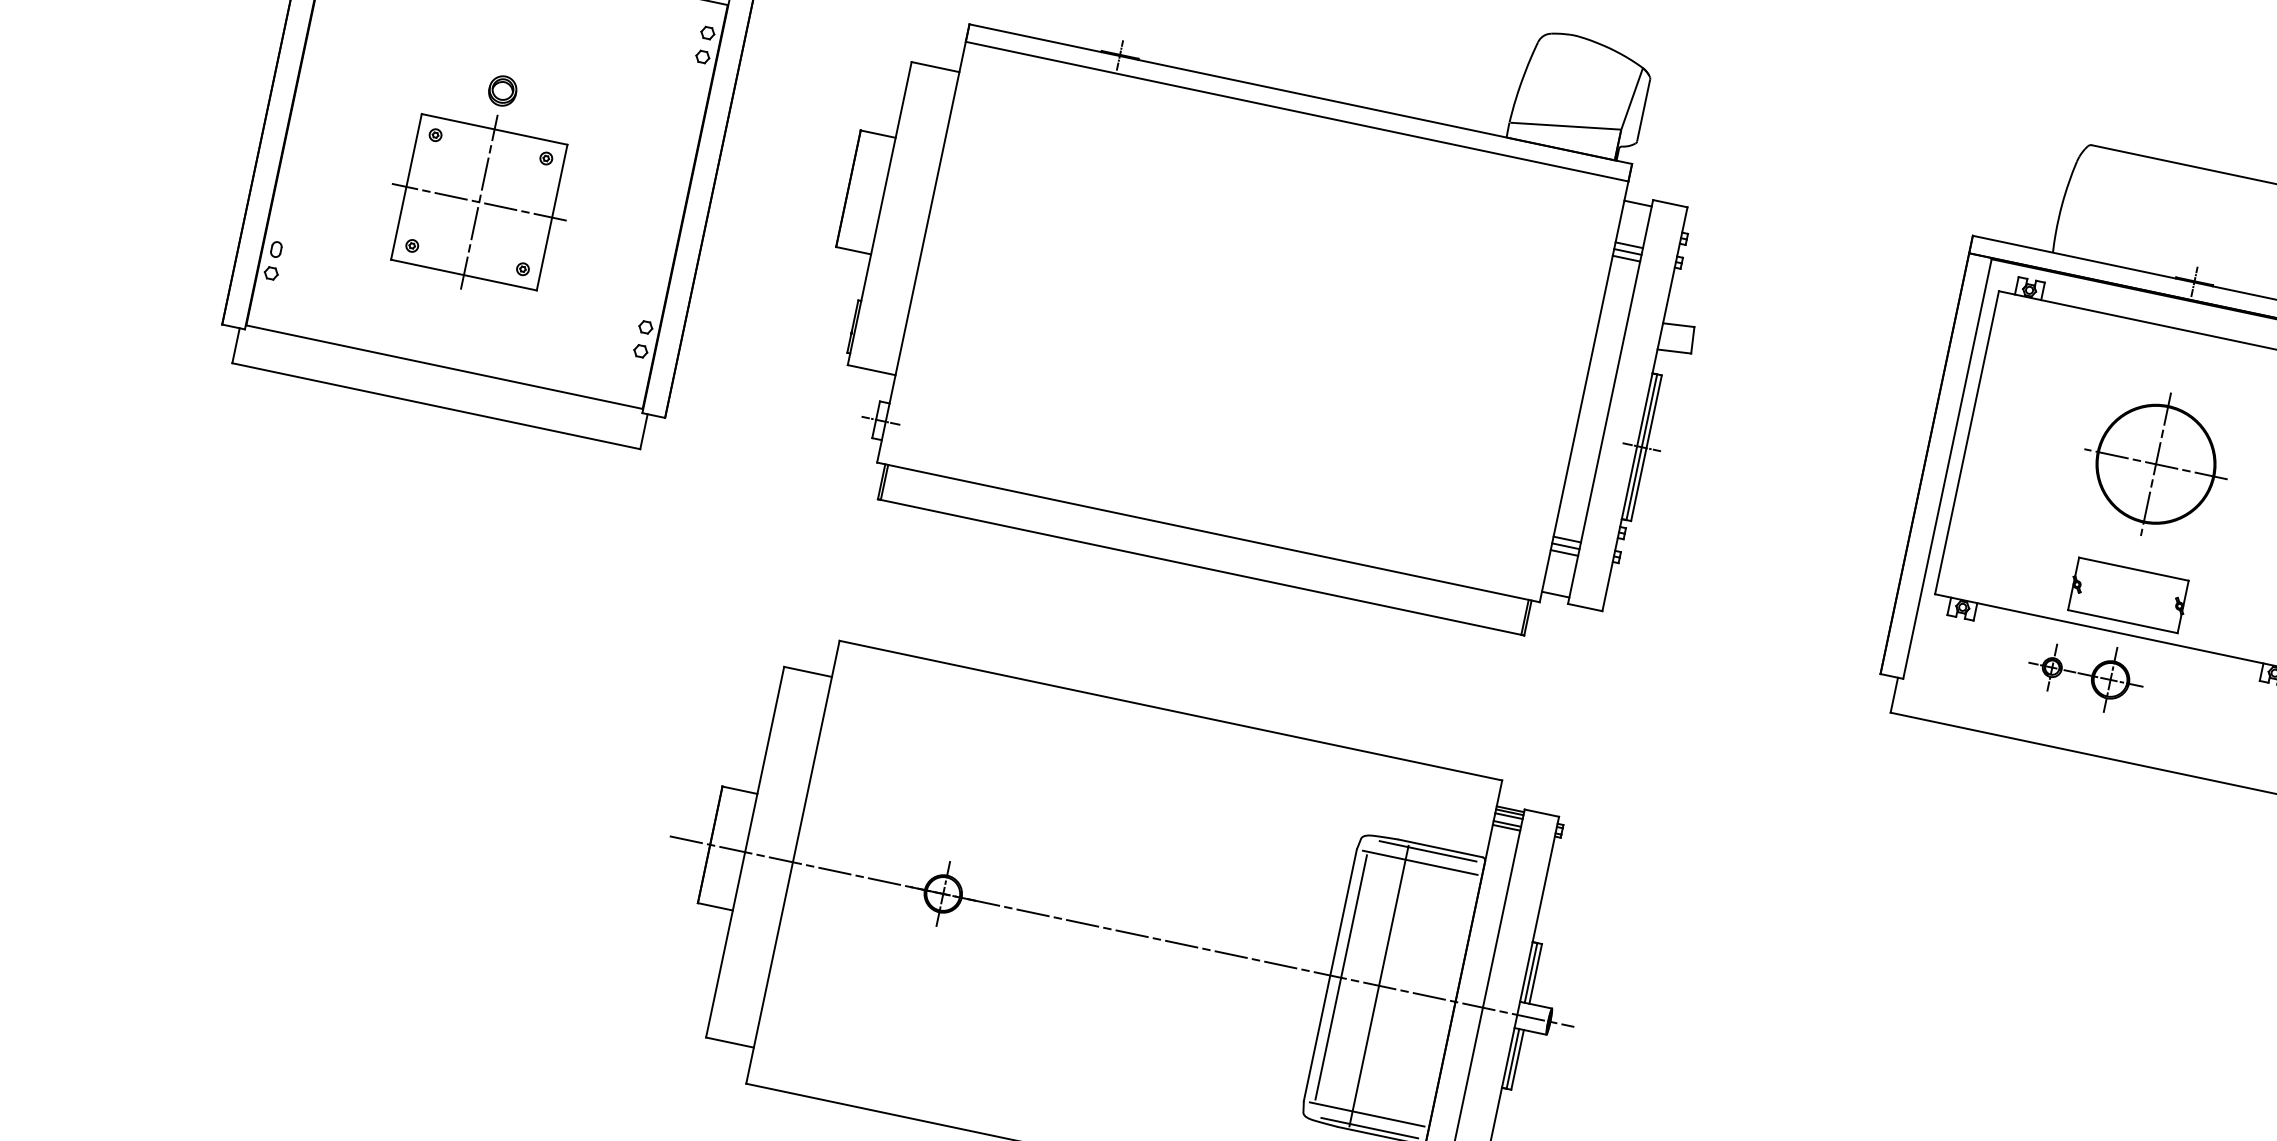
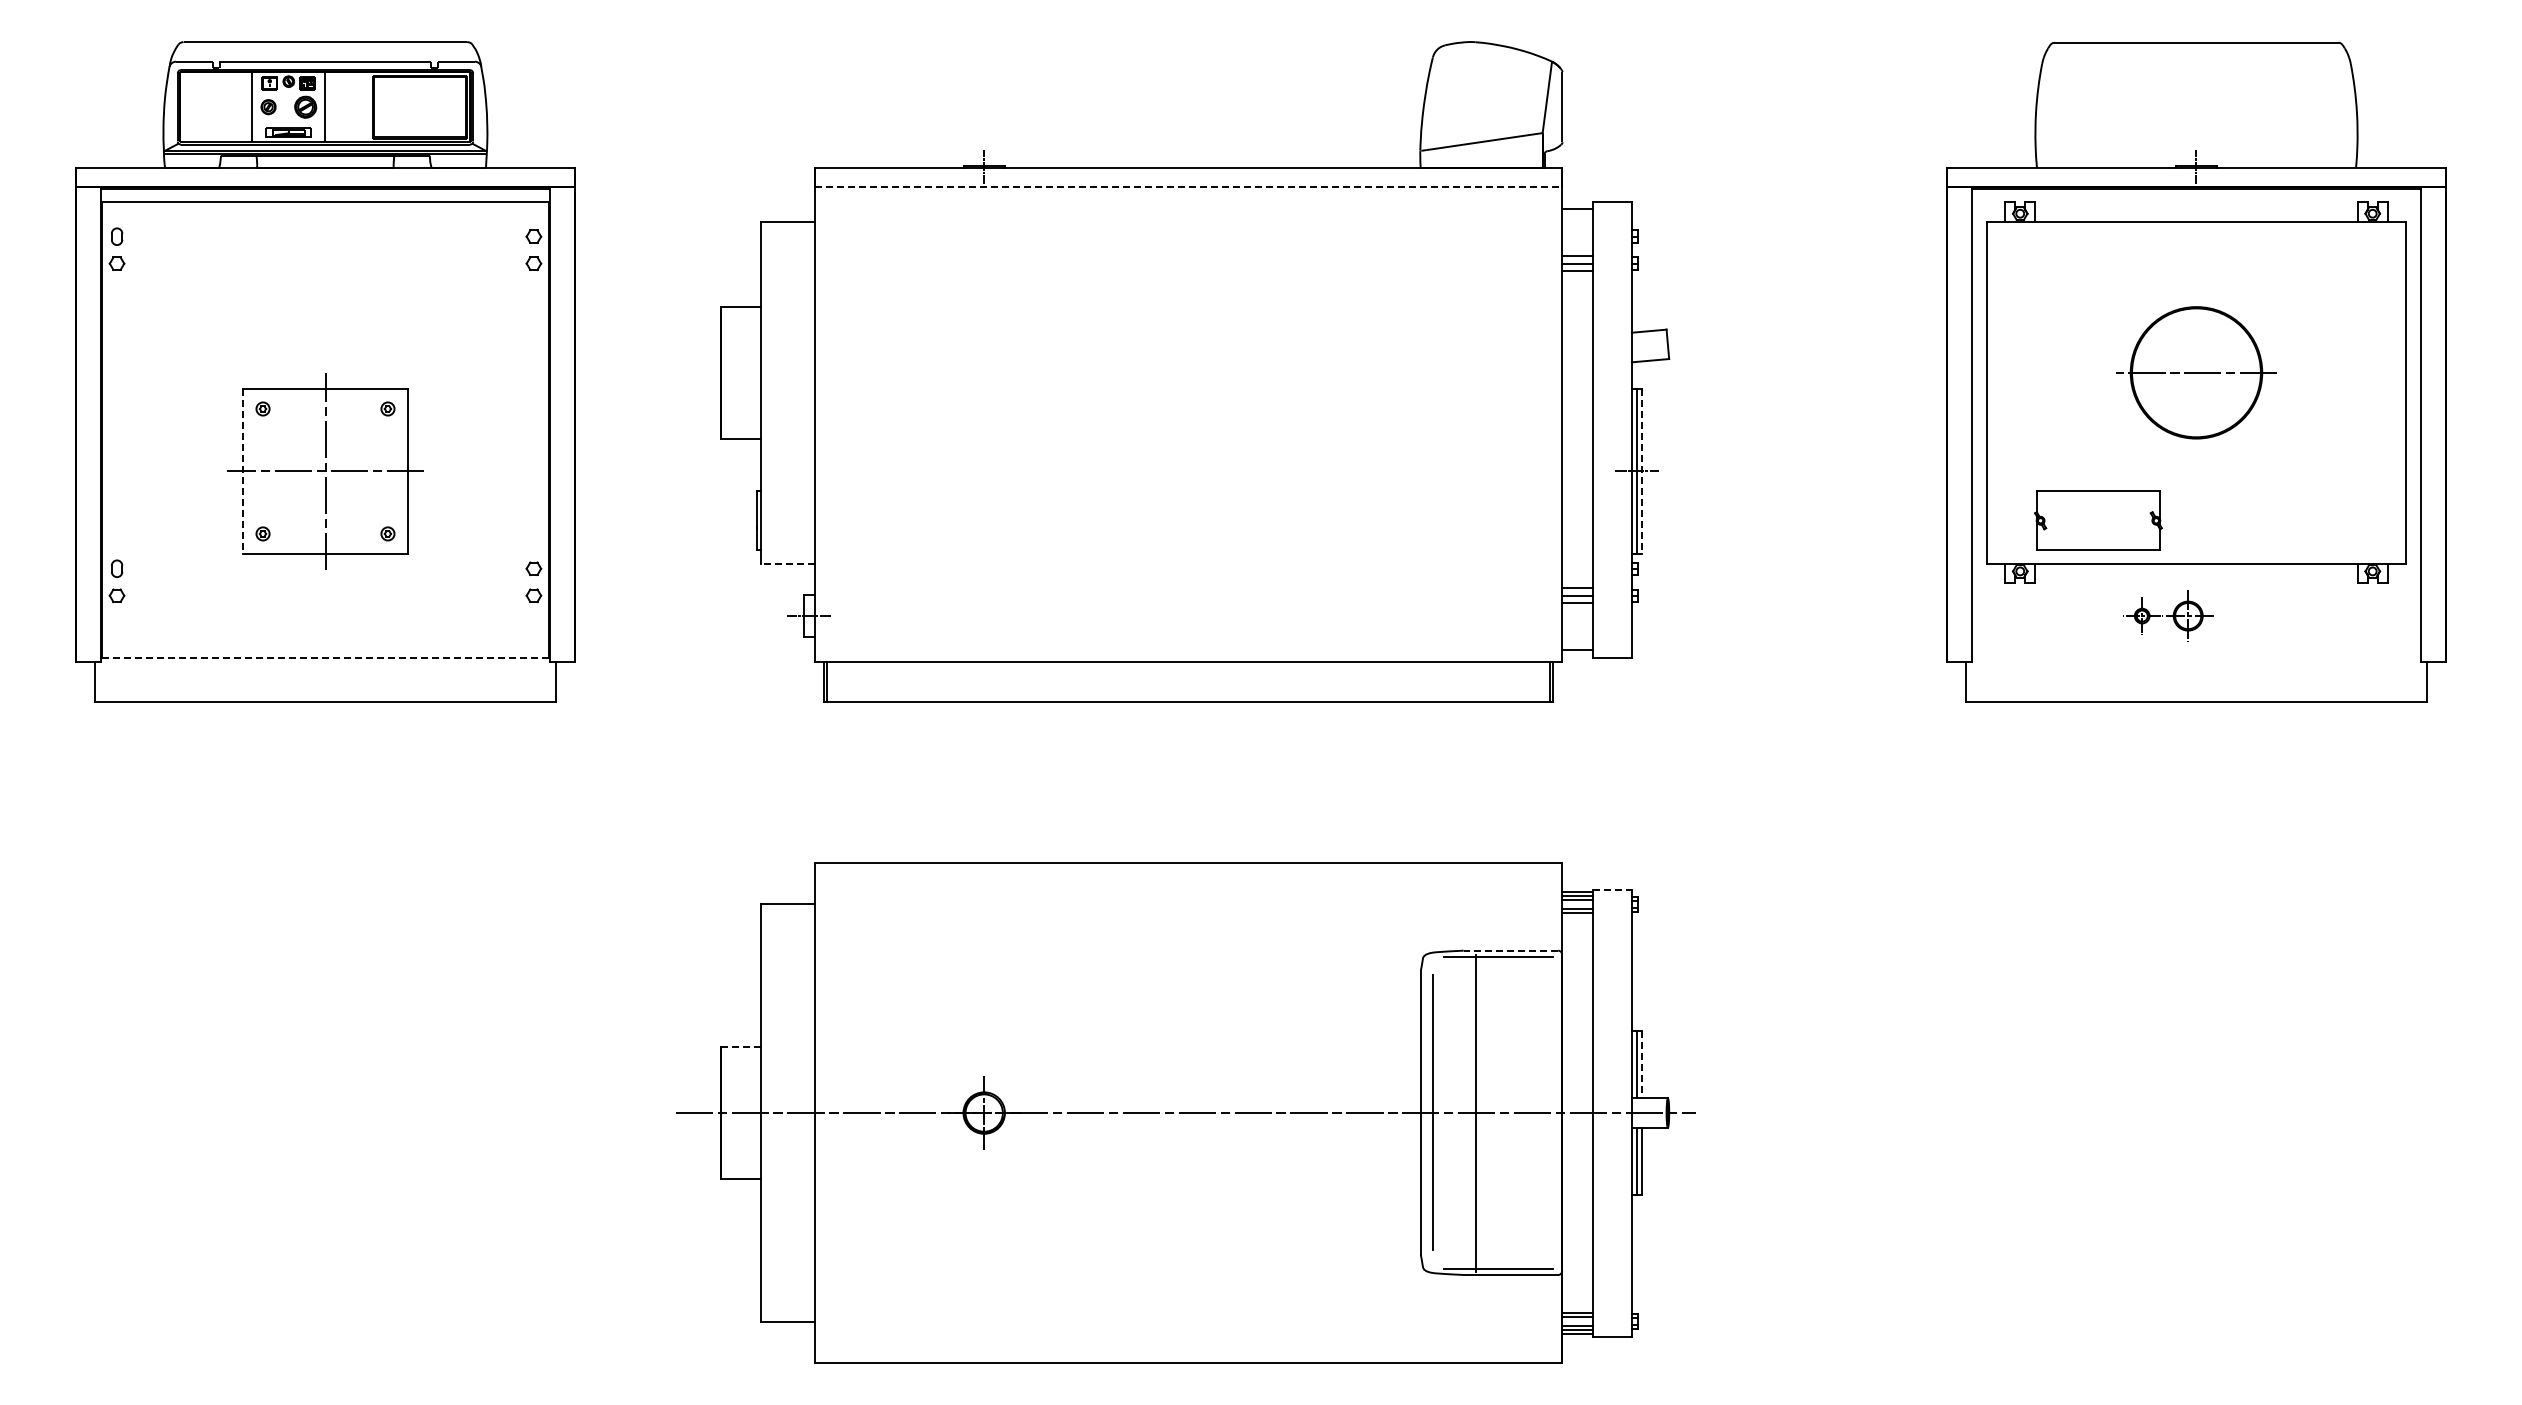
part: (502, 90) -> (325, 345), removed
line: (1297, 111) -> (1188, 187), solid -> dashed
line: (406, 186) -> (243, 471), solid -> dashed
line: (444, 367) -> (325, 657), solid -> dashed
line: (871, 370) -> (787, 563), solid -> dashed
line: (1646, 448) -> (1642, 471), solid -> dashed
line: (2156, 463) -> (2196, 372), removed
part: (2128, 595) -> (2098, 520), moved
part: (2085, 674) -> (2168, 615), size x0.7
line: (739, 790) -> (740, 1047), solid -> dashed
line: (1541, 813) -> (1612, 889), solid -> dashed
line: (1440, 848) -> (1510, 950), solid -> dashed
line: (1419, 862) -> (1491, 970), removed
line: (1535, 973) -> (1642, 1064), solid -> dashed
line: (1366, 1114) -> (1491, 1254), removed

